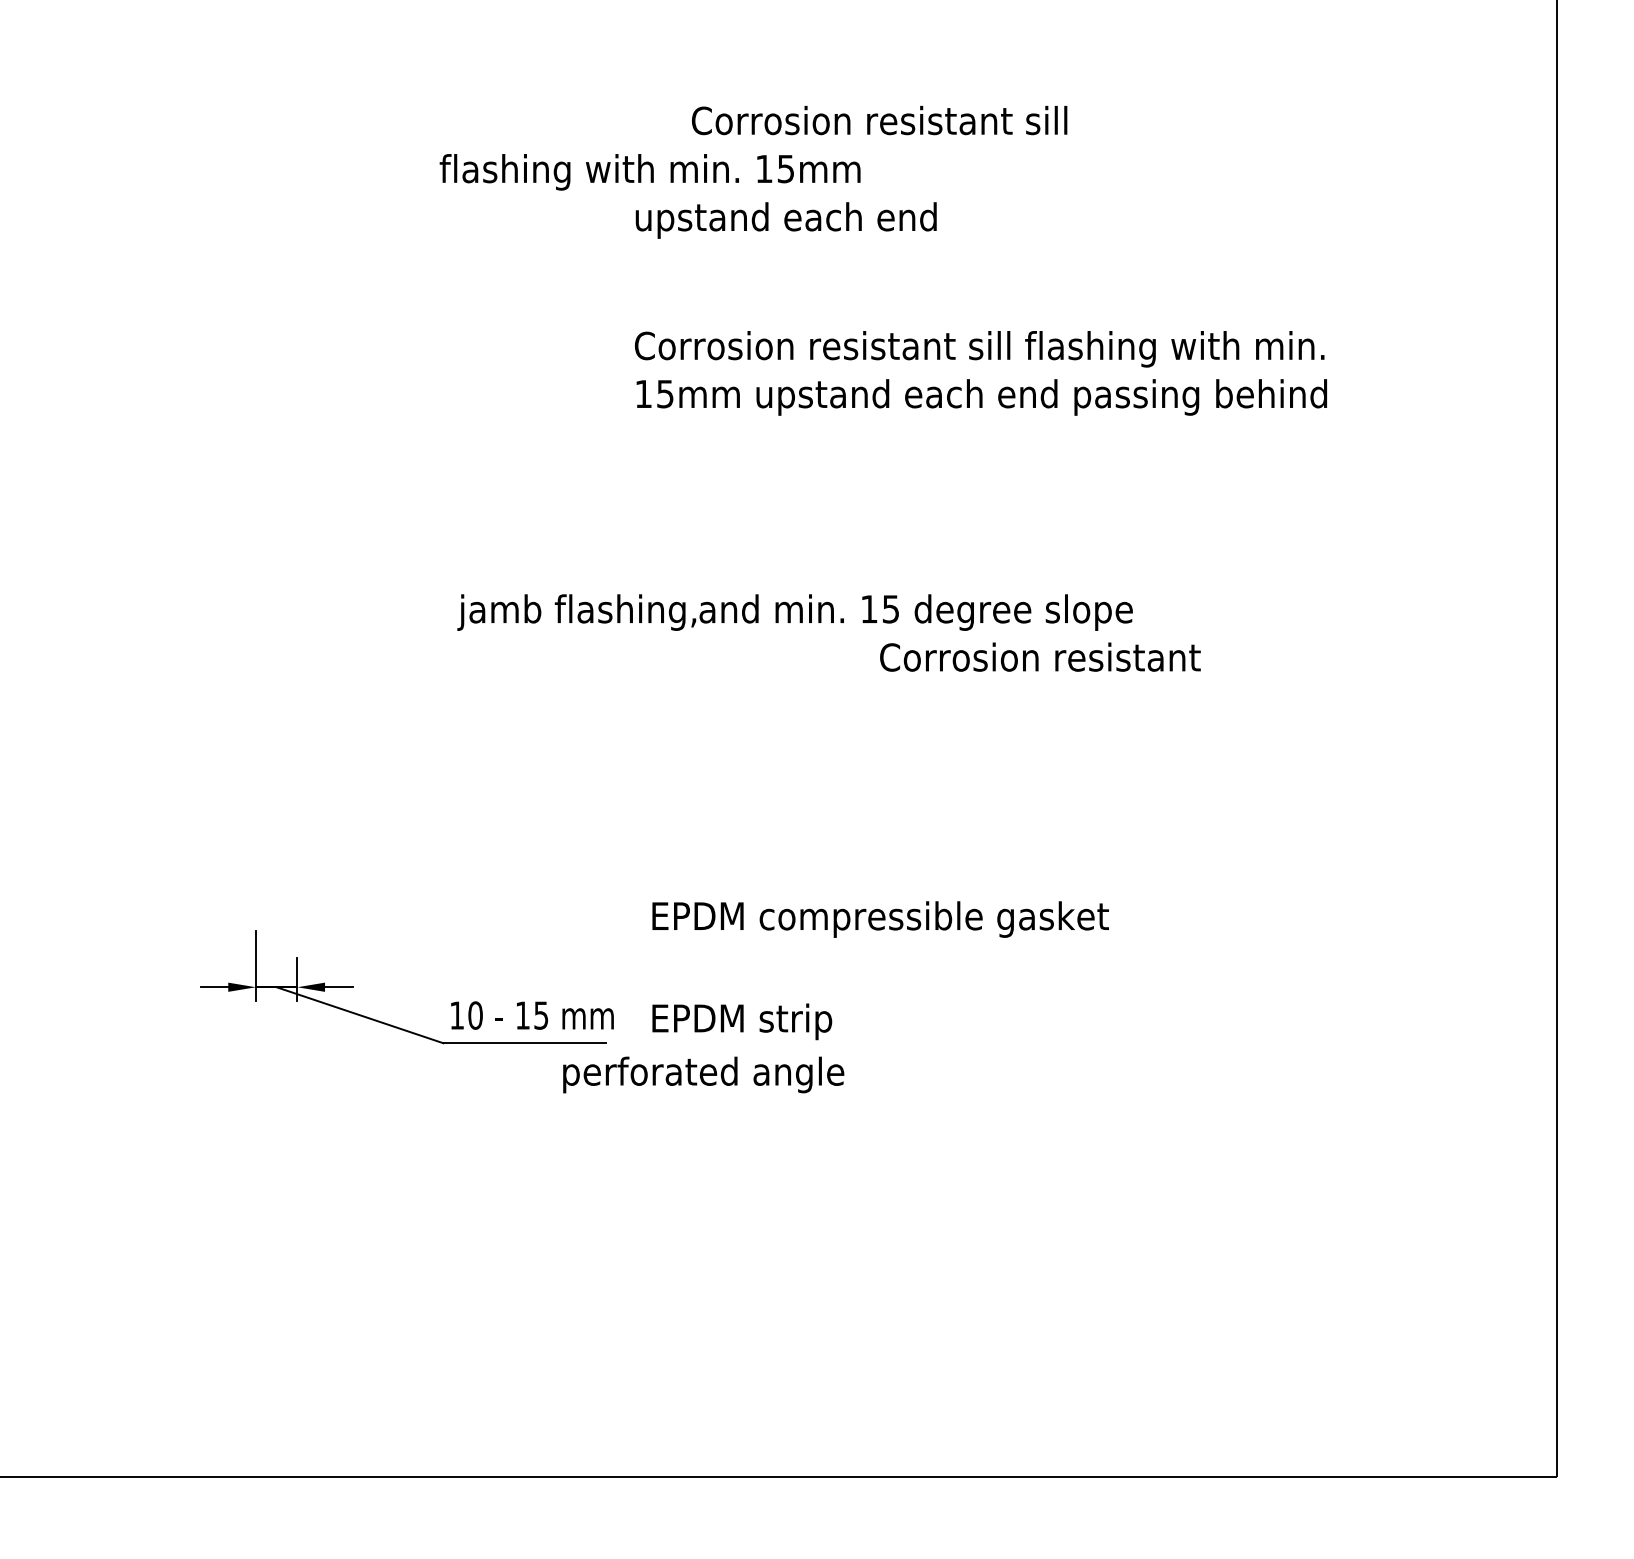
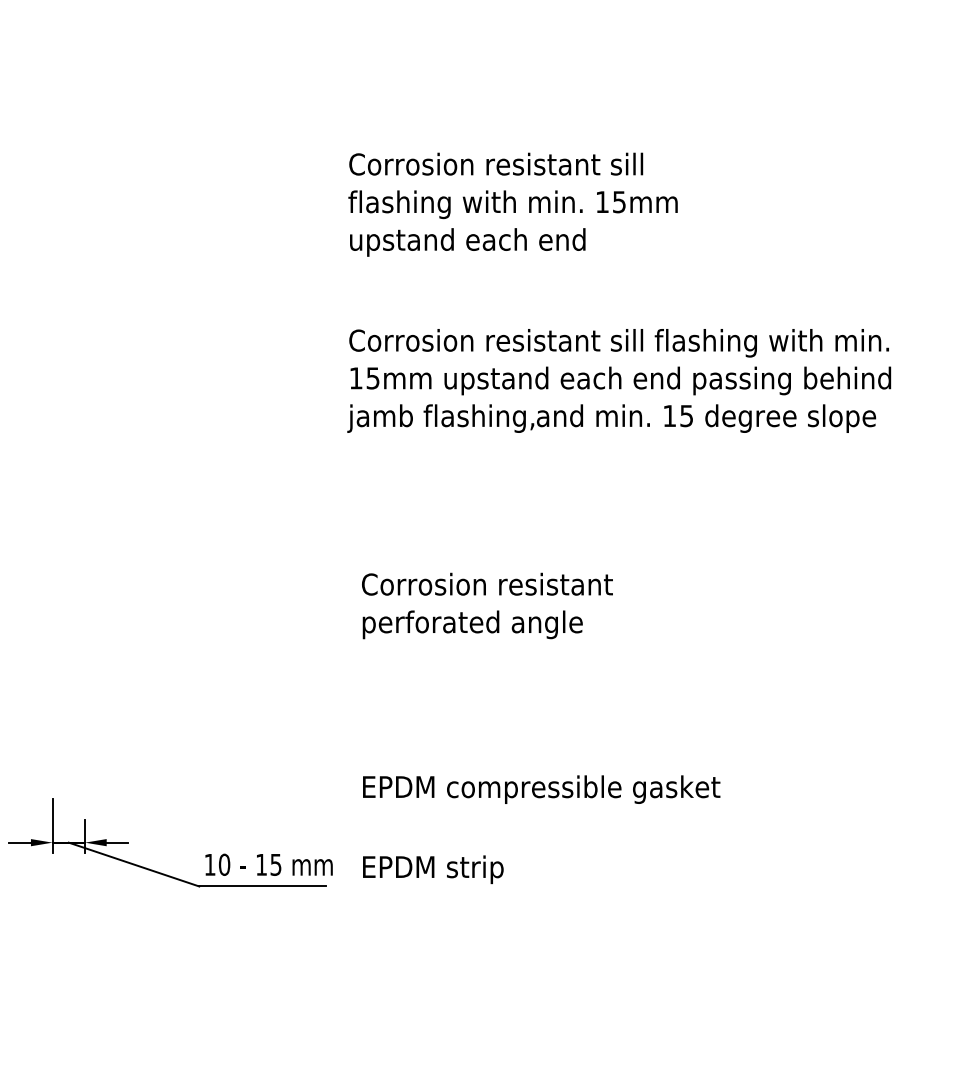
text: (879, 120) -> (496, 164), moved
text: (649, 172) -> (512, 204), moved
text: (794, 612) -> (611, 418), moved
text: (1040, 656) -> (487, 583), moved
text: (703, 1074) -> (472, 624), moved

